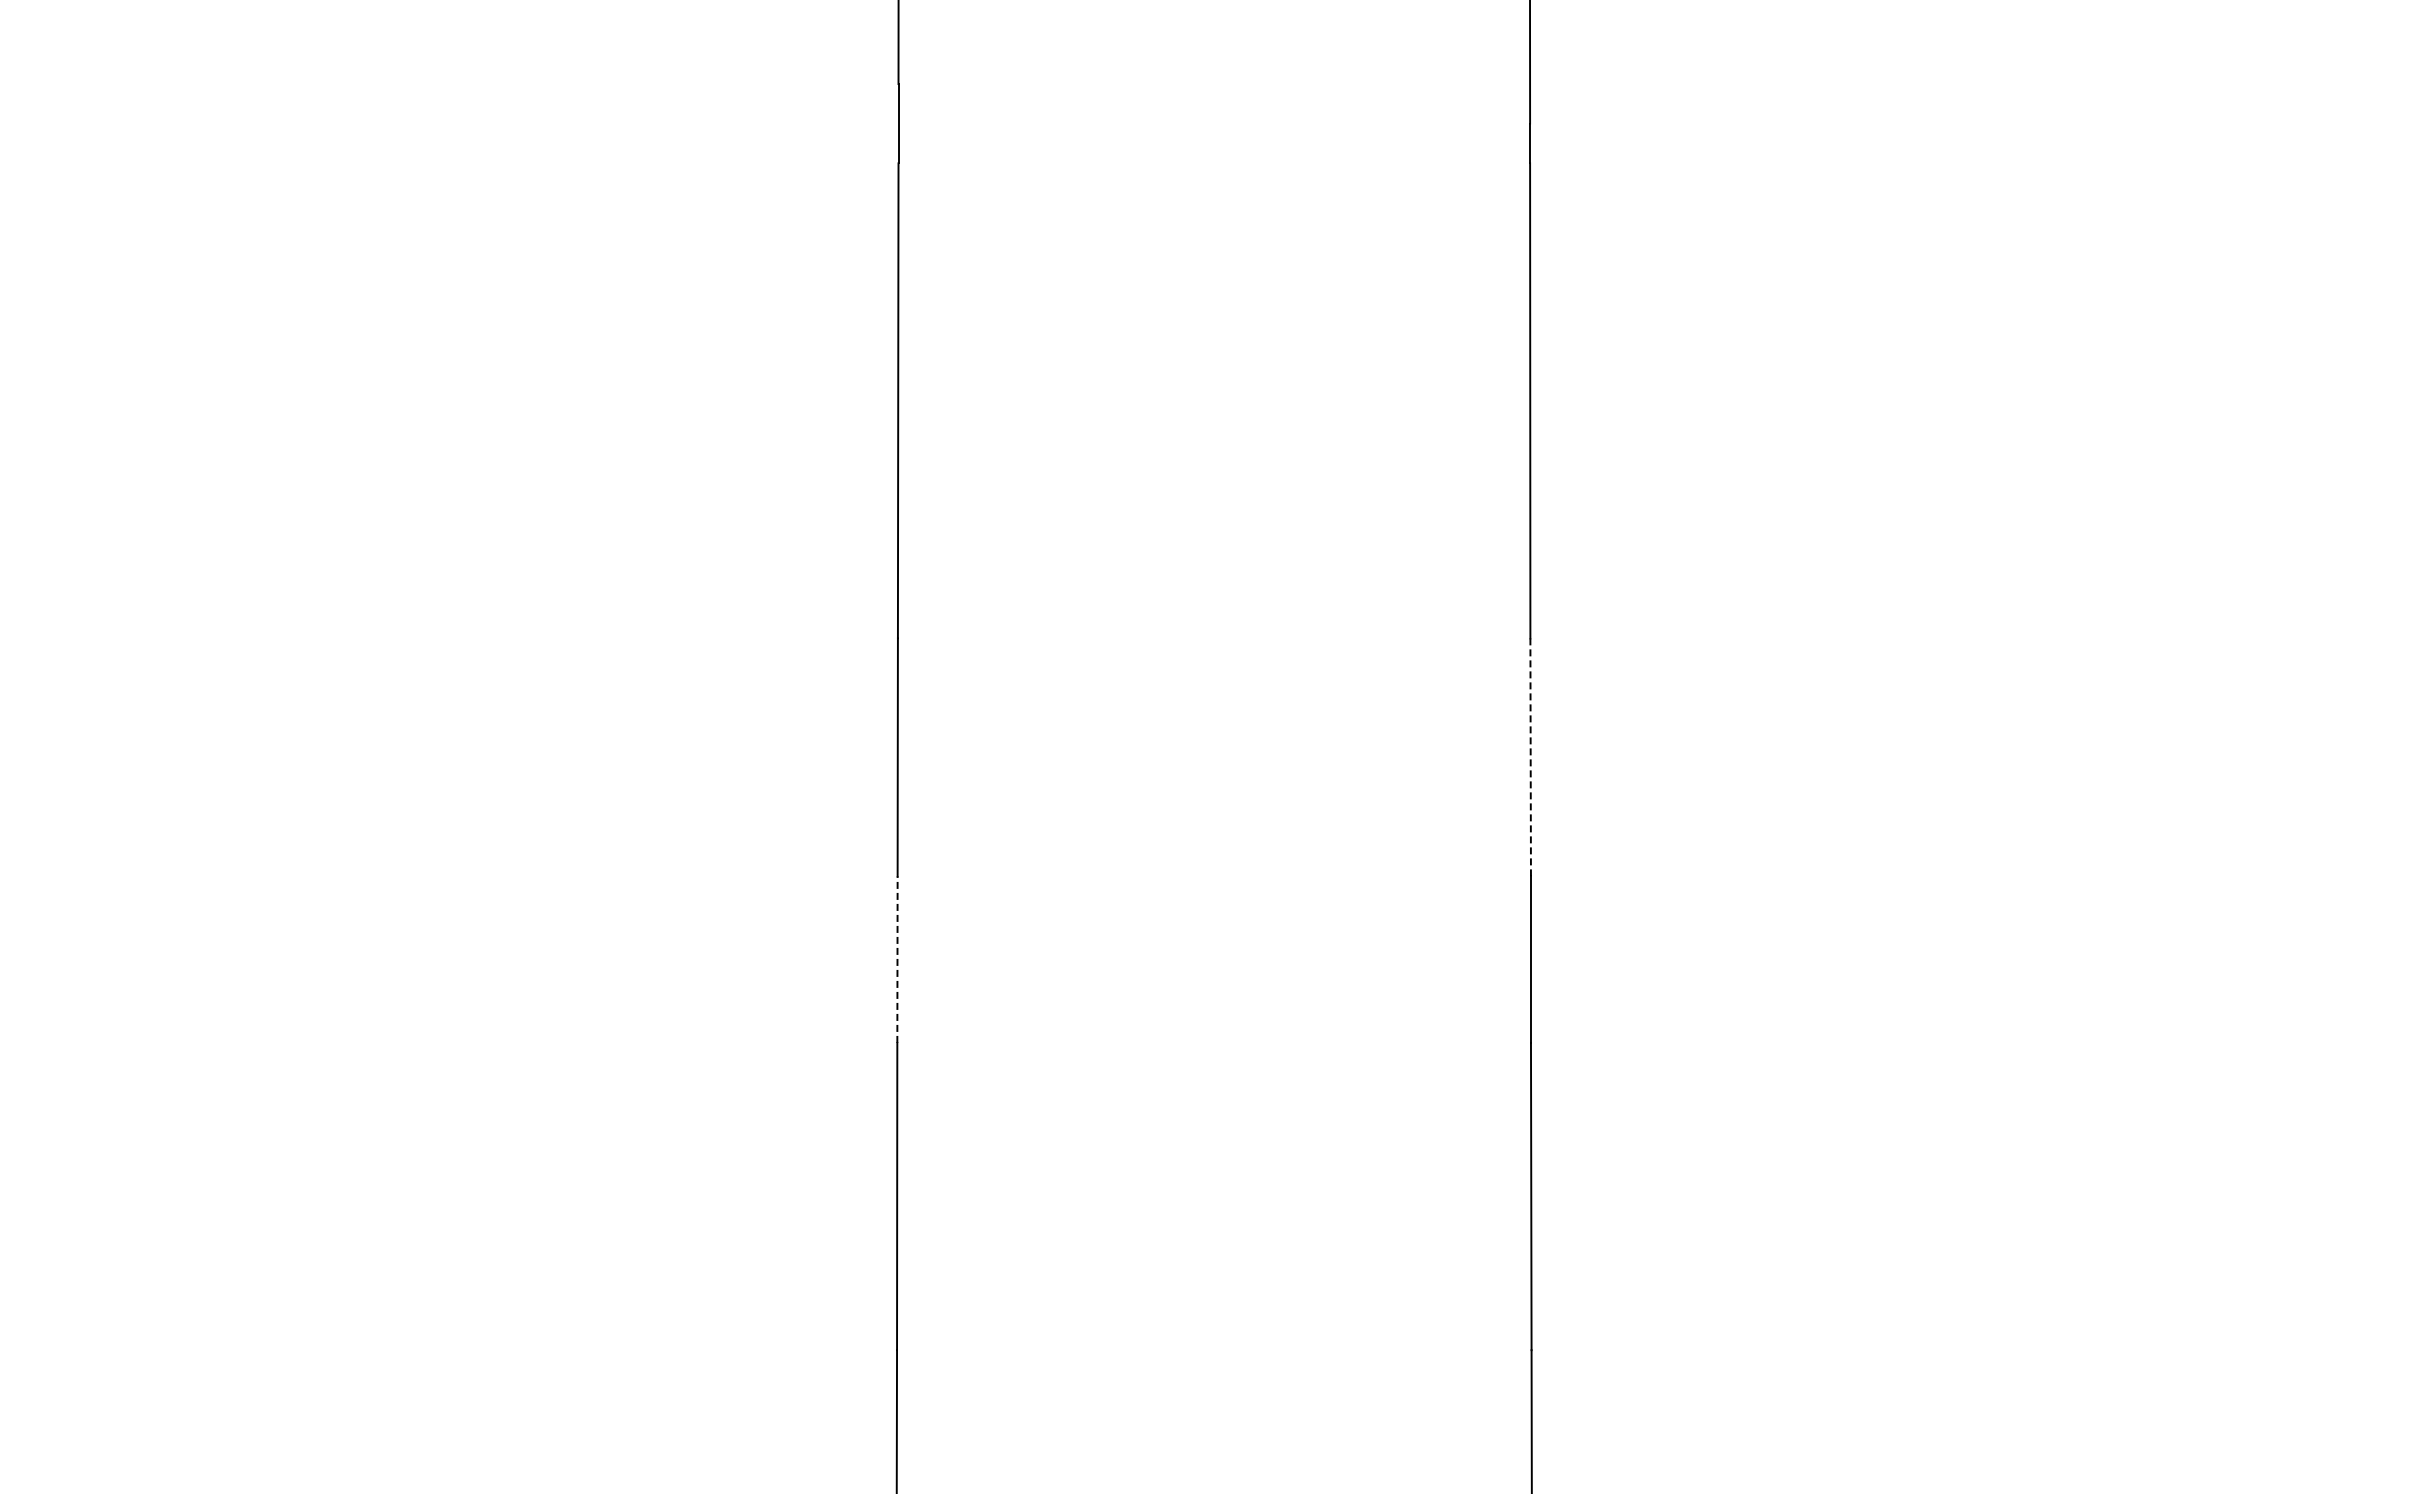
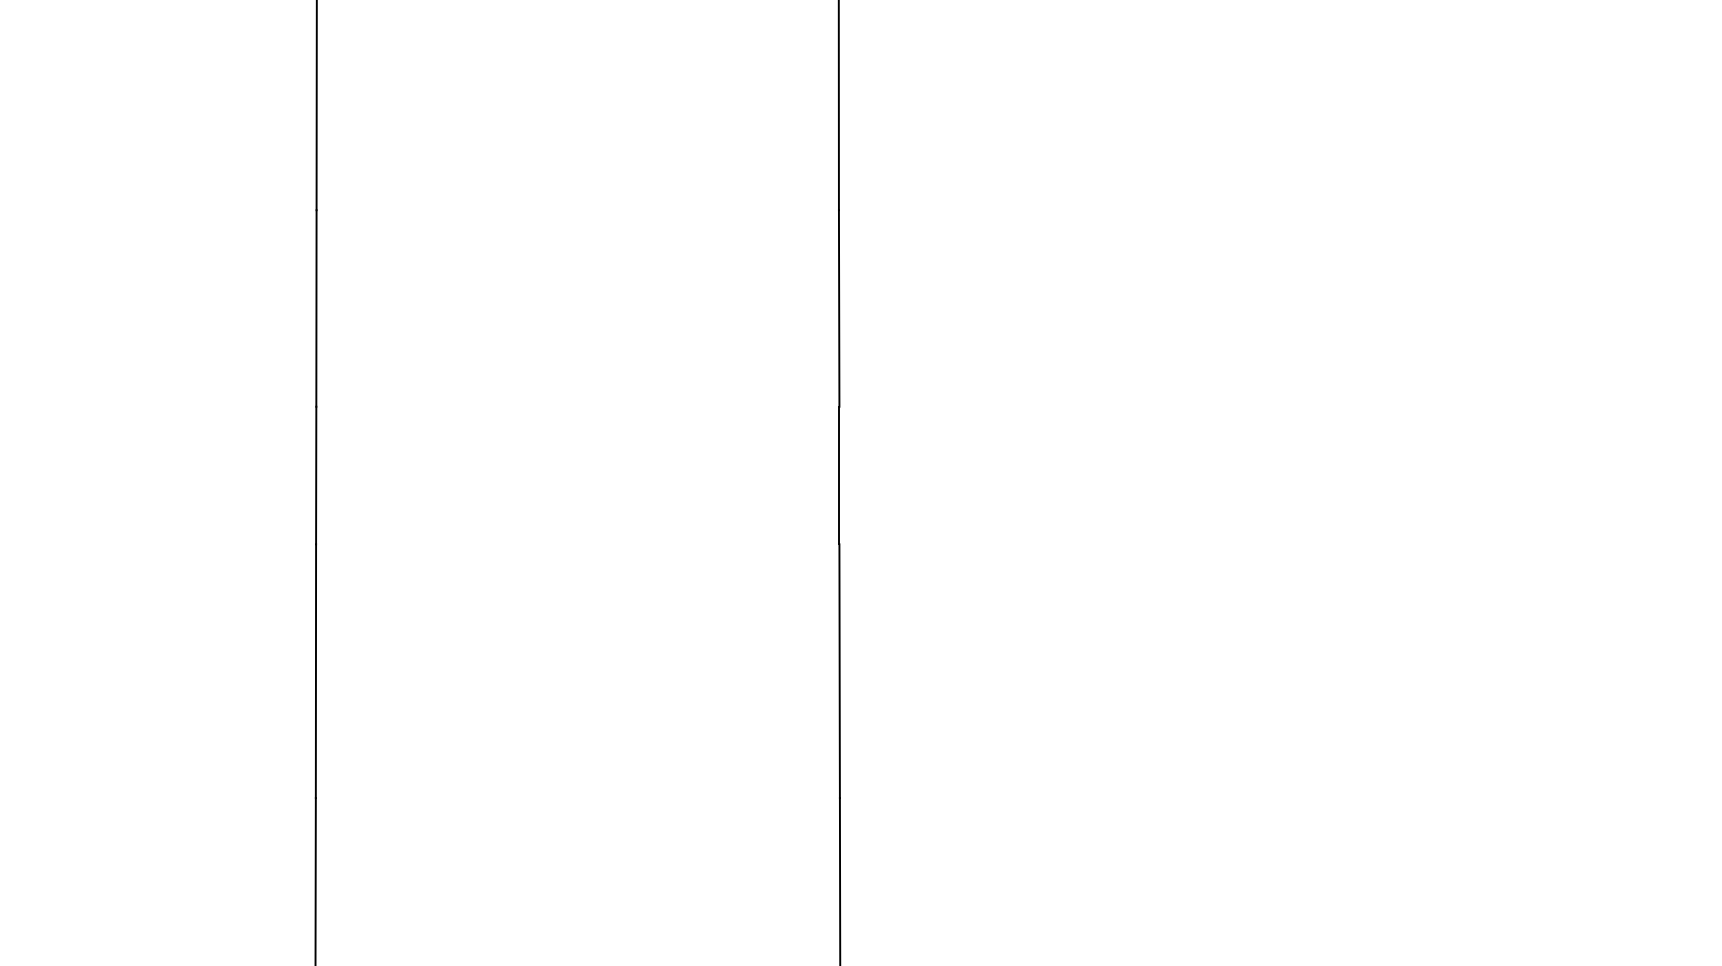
line: (1530, 757) -> (839, 308), dashed -> solid
line: (897, 959) -> (316, 475), dashed -> solid

